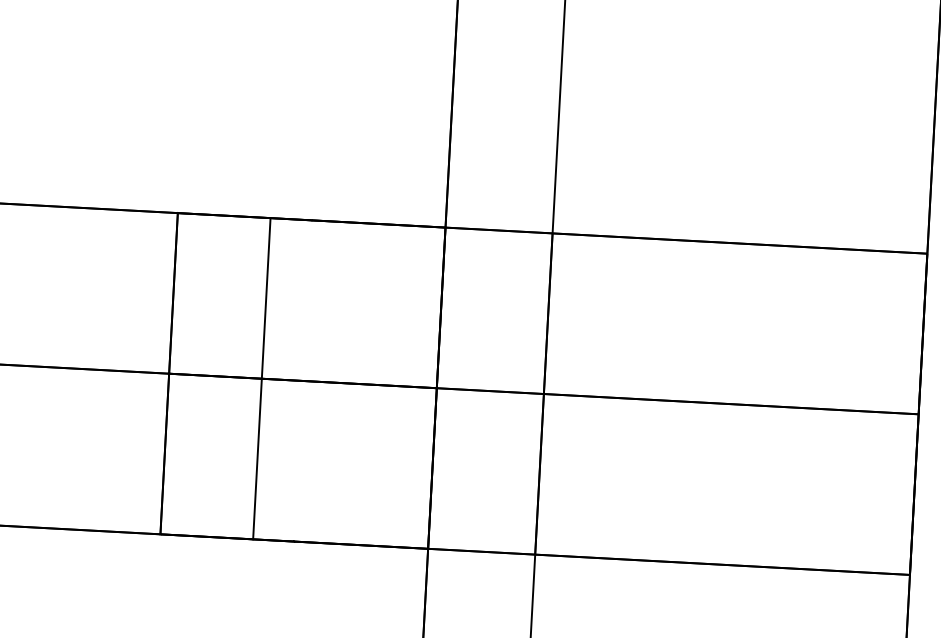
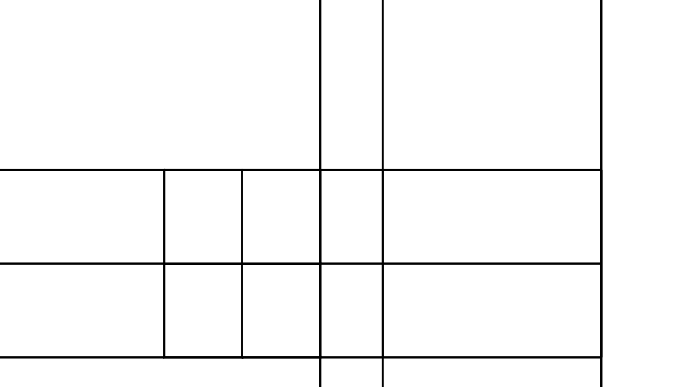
line: (262, 378) -> (242, 263), moved

